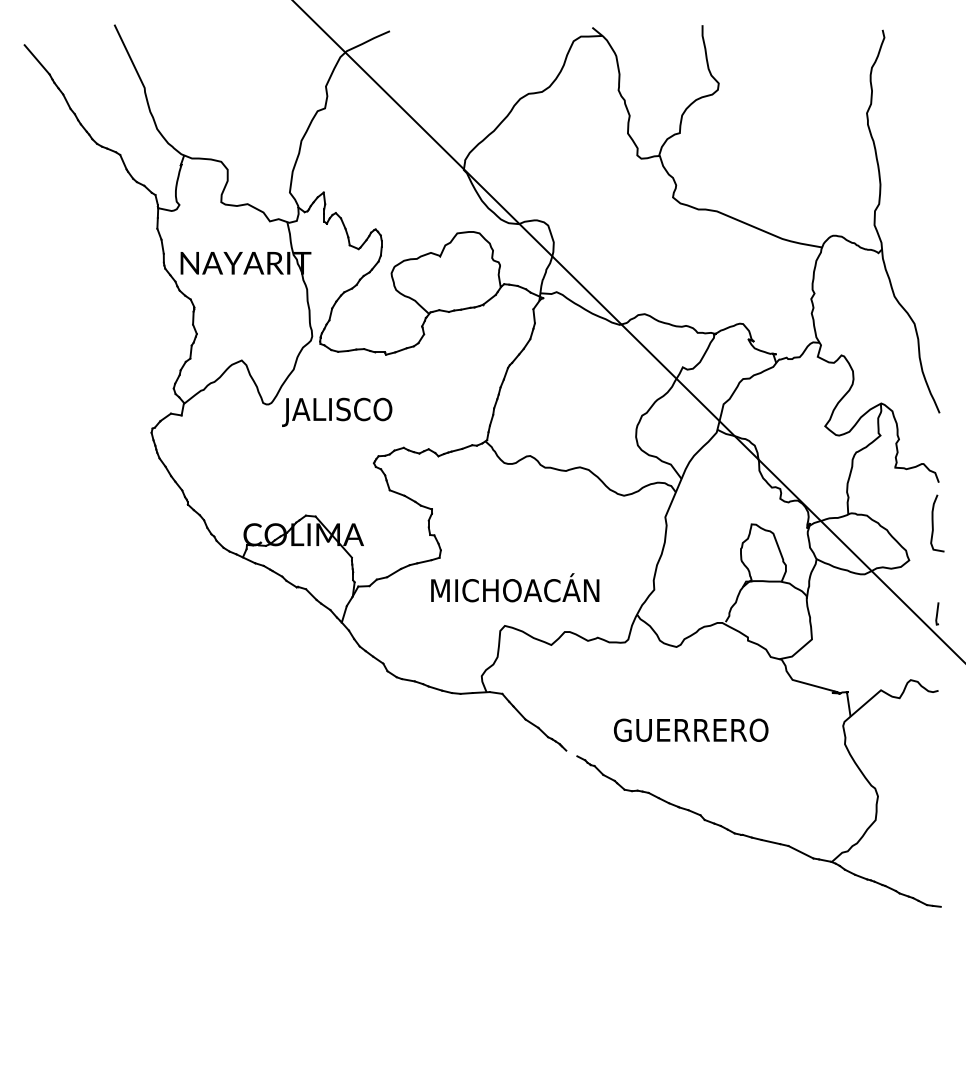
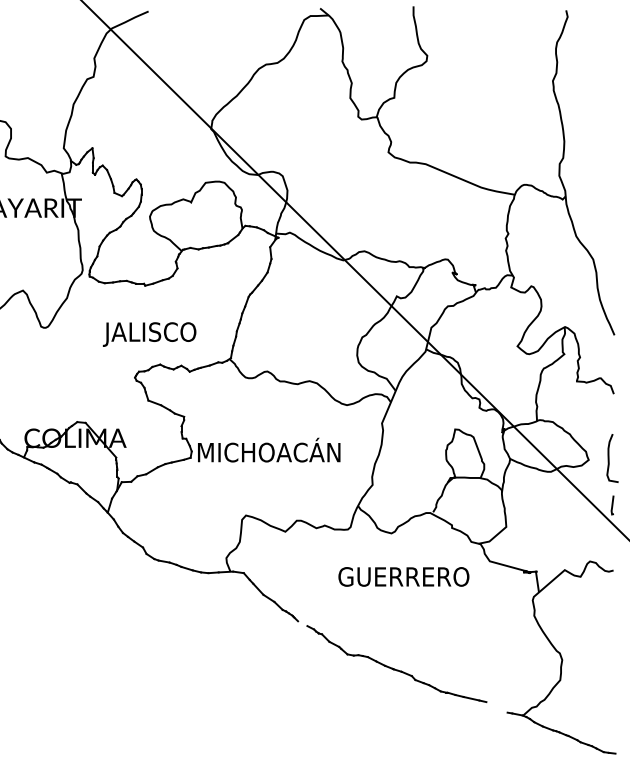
text: (337, 411) -> (149, 333), moved
curve: (933, 523) -> (609, 458), moved
text: (515, 587) -> (269, 449), moved
text: (691, 729) -> (404, 576), moved
line: (800, 852) -> (496, 707), removed

